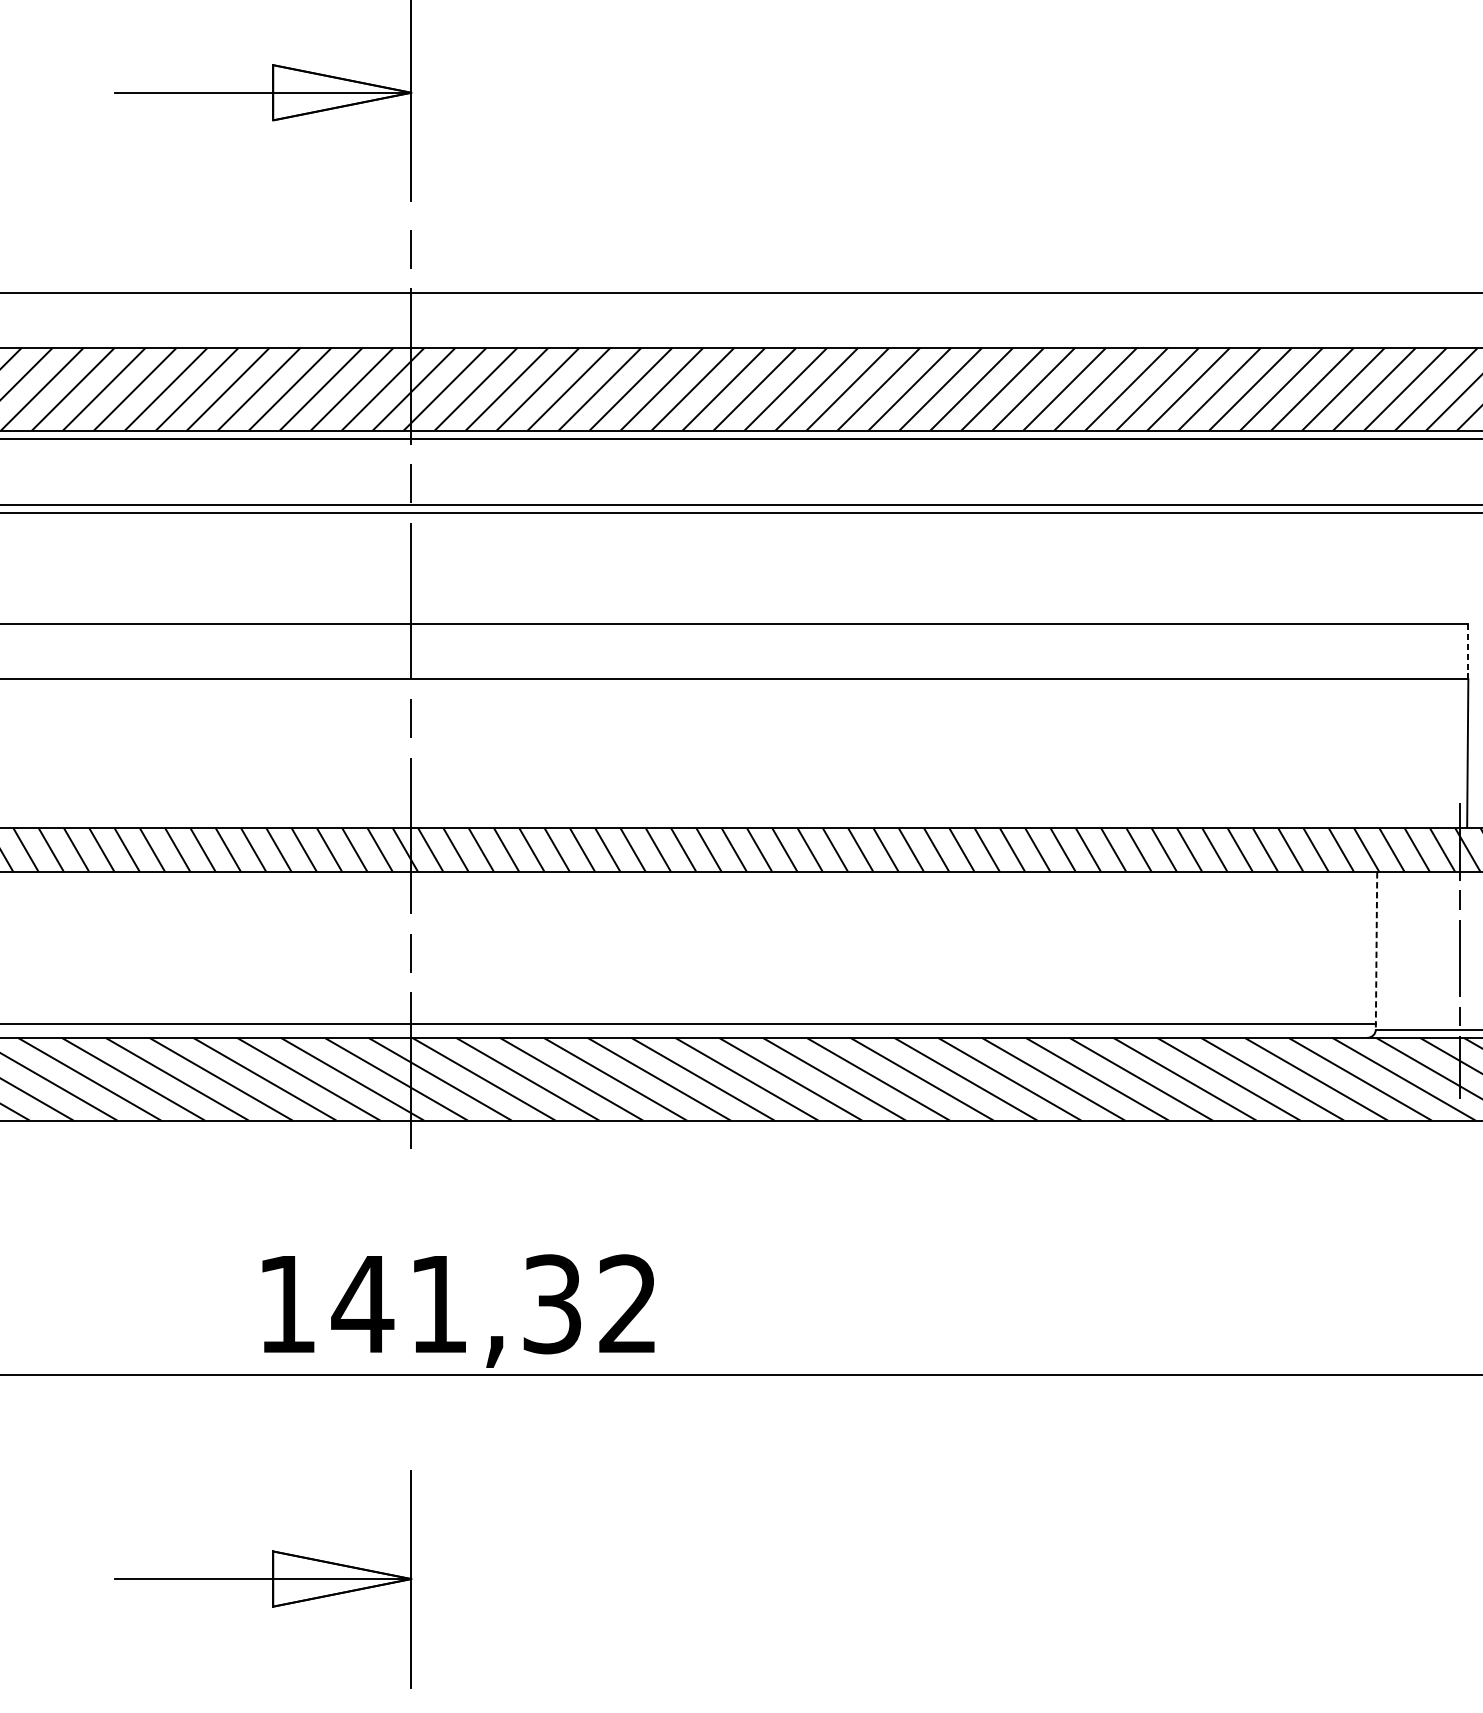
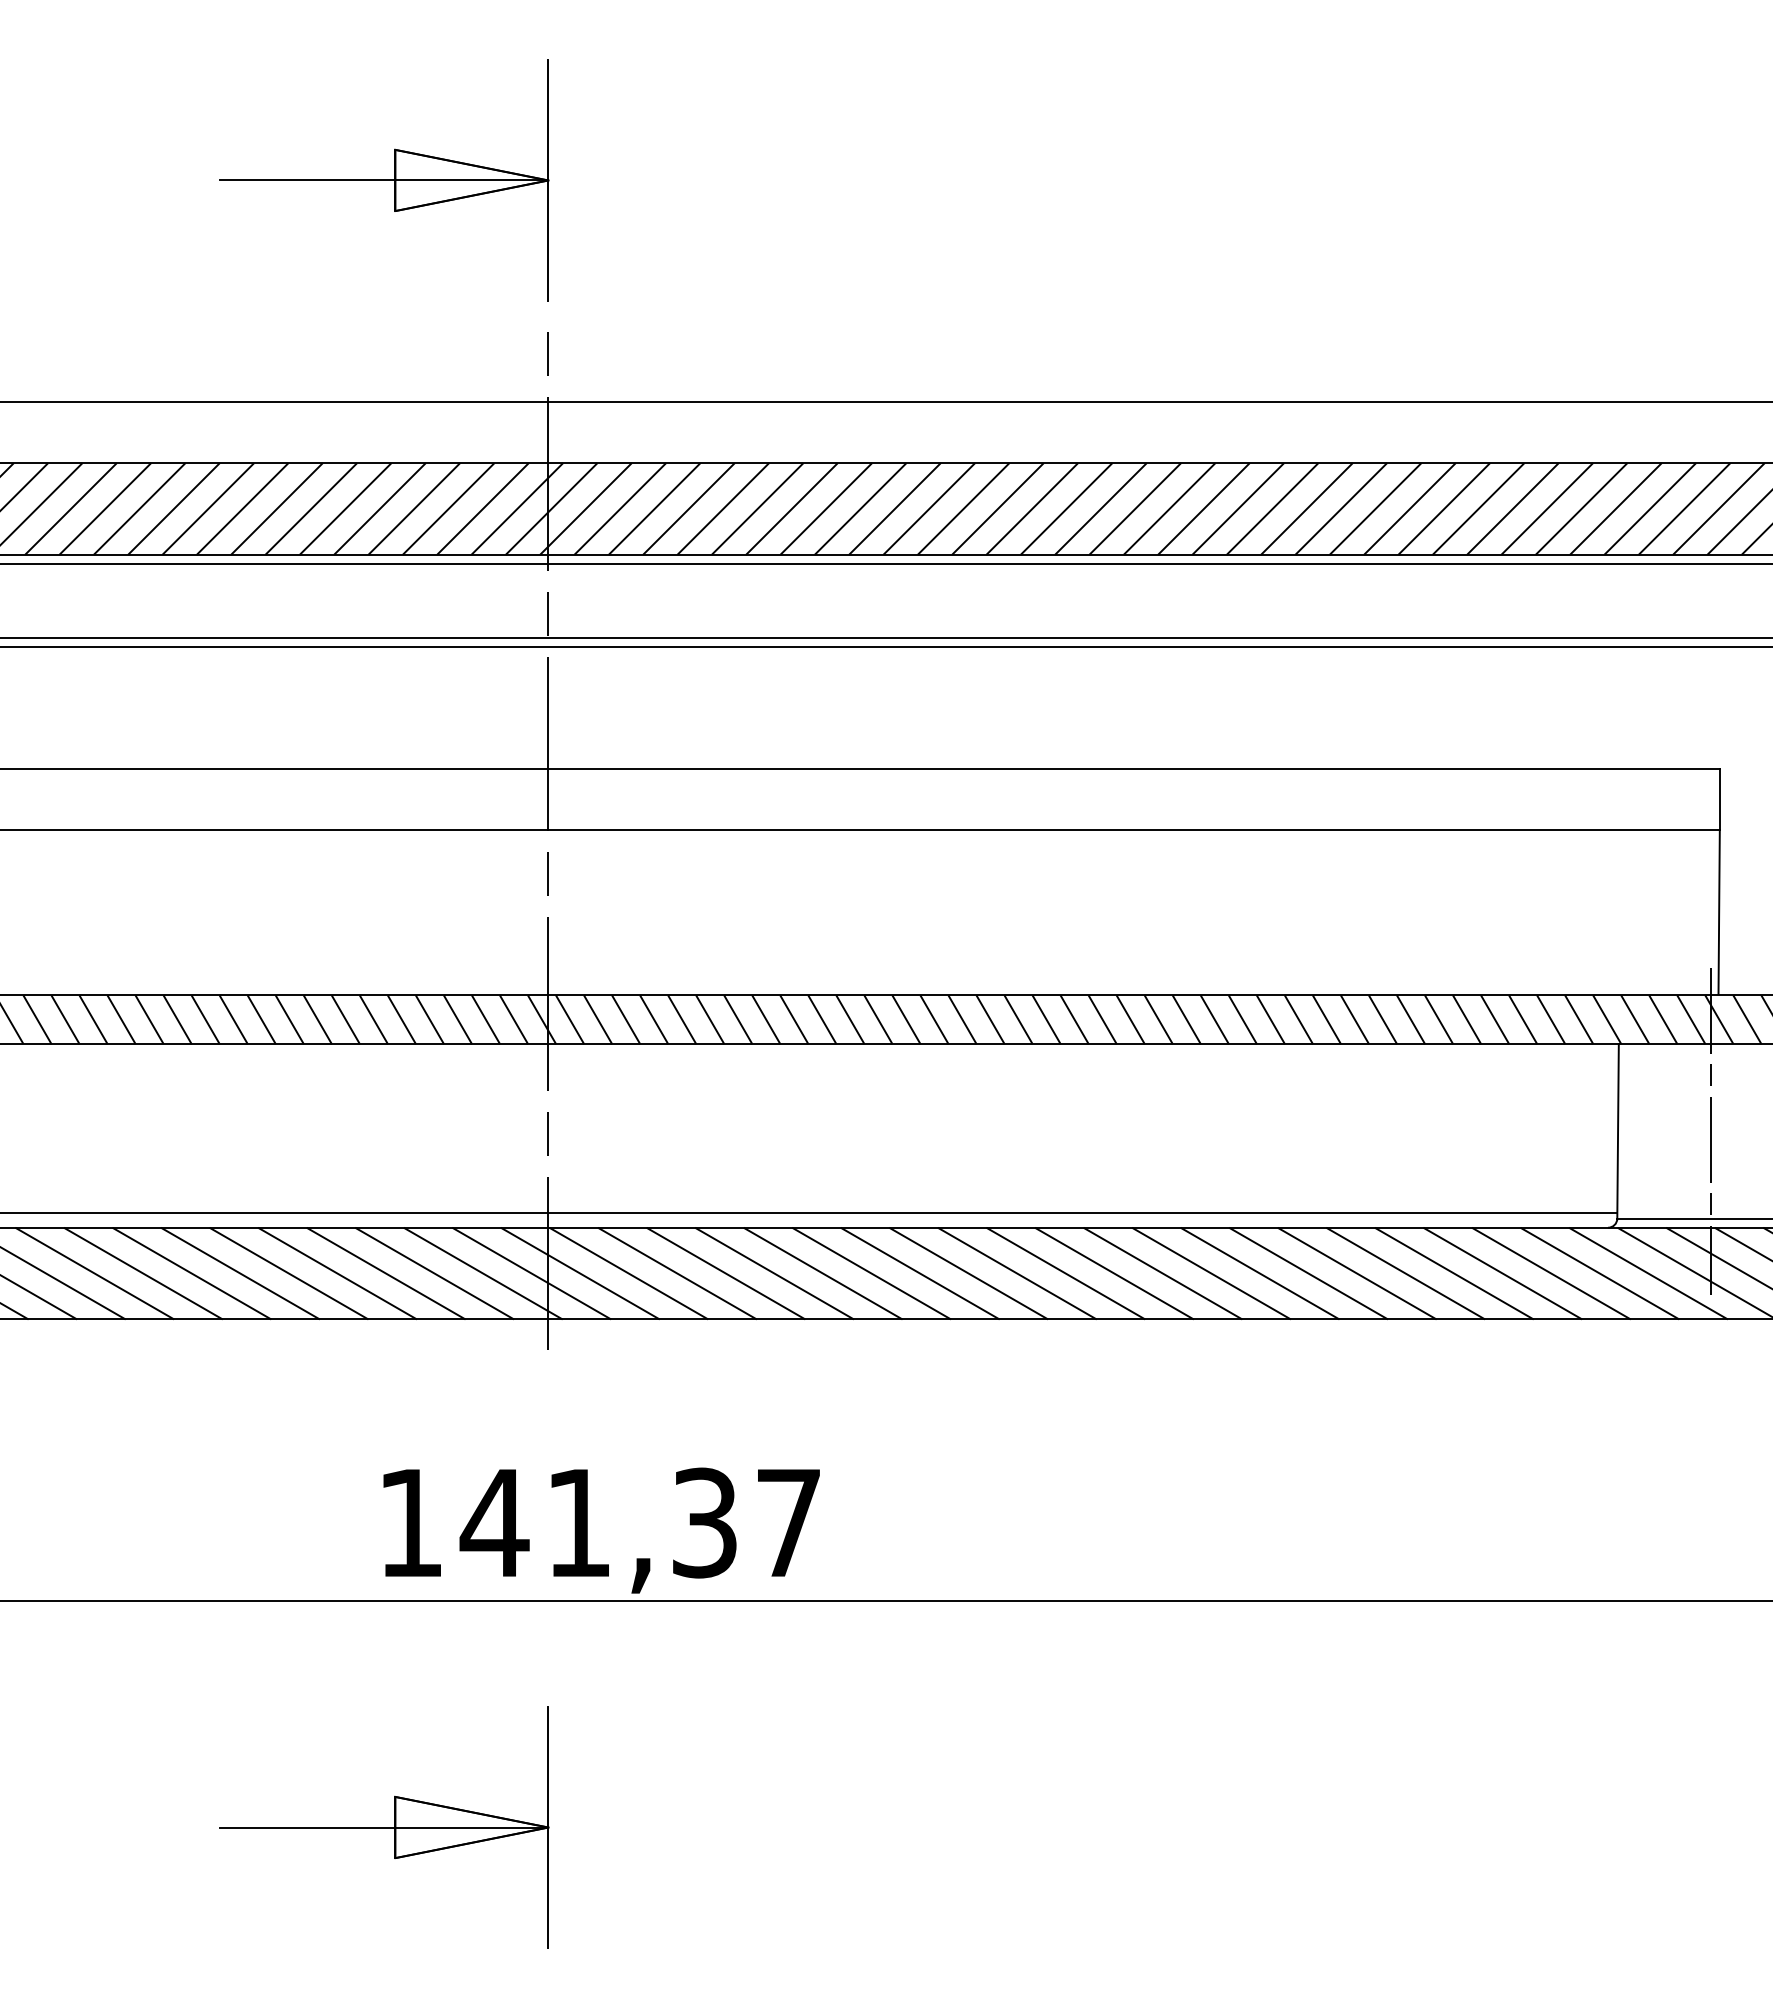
line: (1468, 651) -> (1719, 799), dashed -> solid
line: (1376, 950) -> (1618, 1131), dashed -> solid
text: (627, 1302) -> (787, 1521), 141,32 -> 141,37

